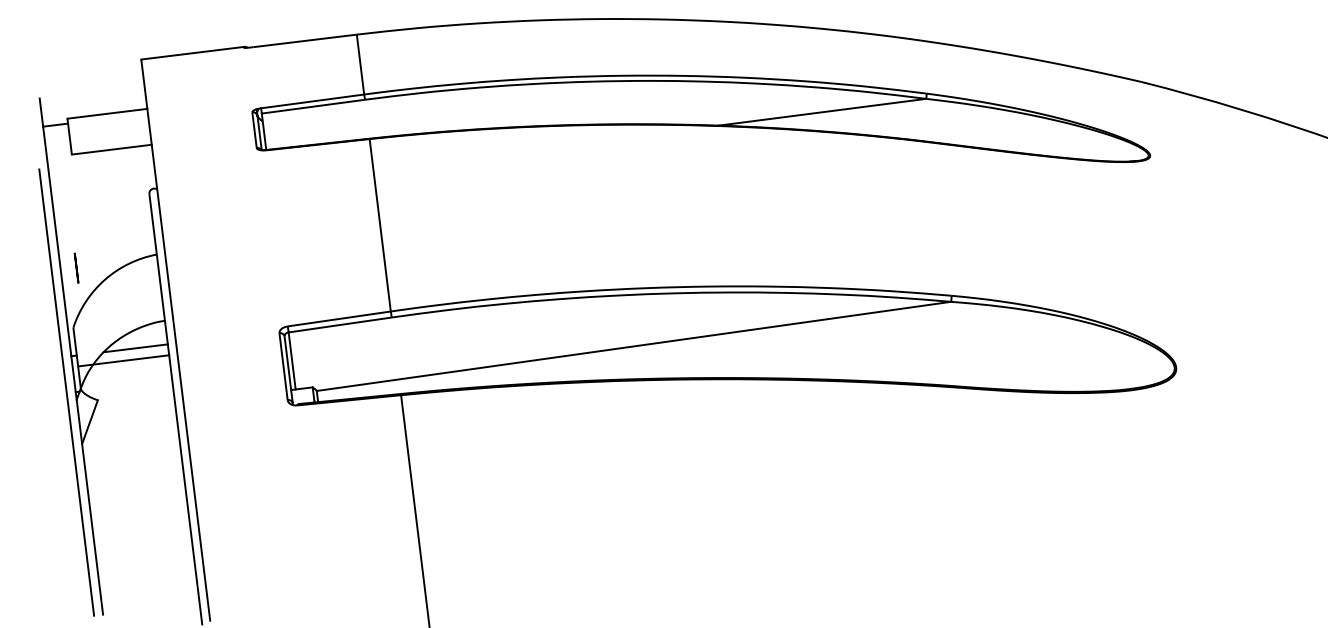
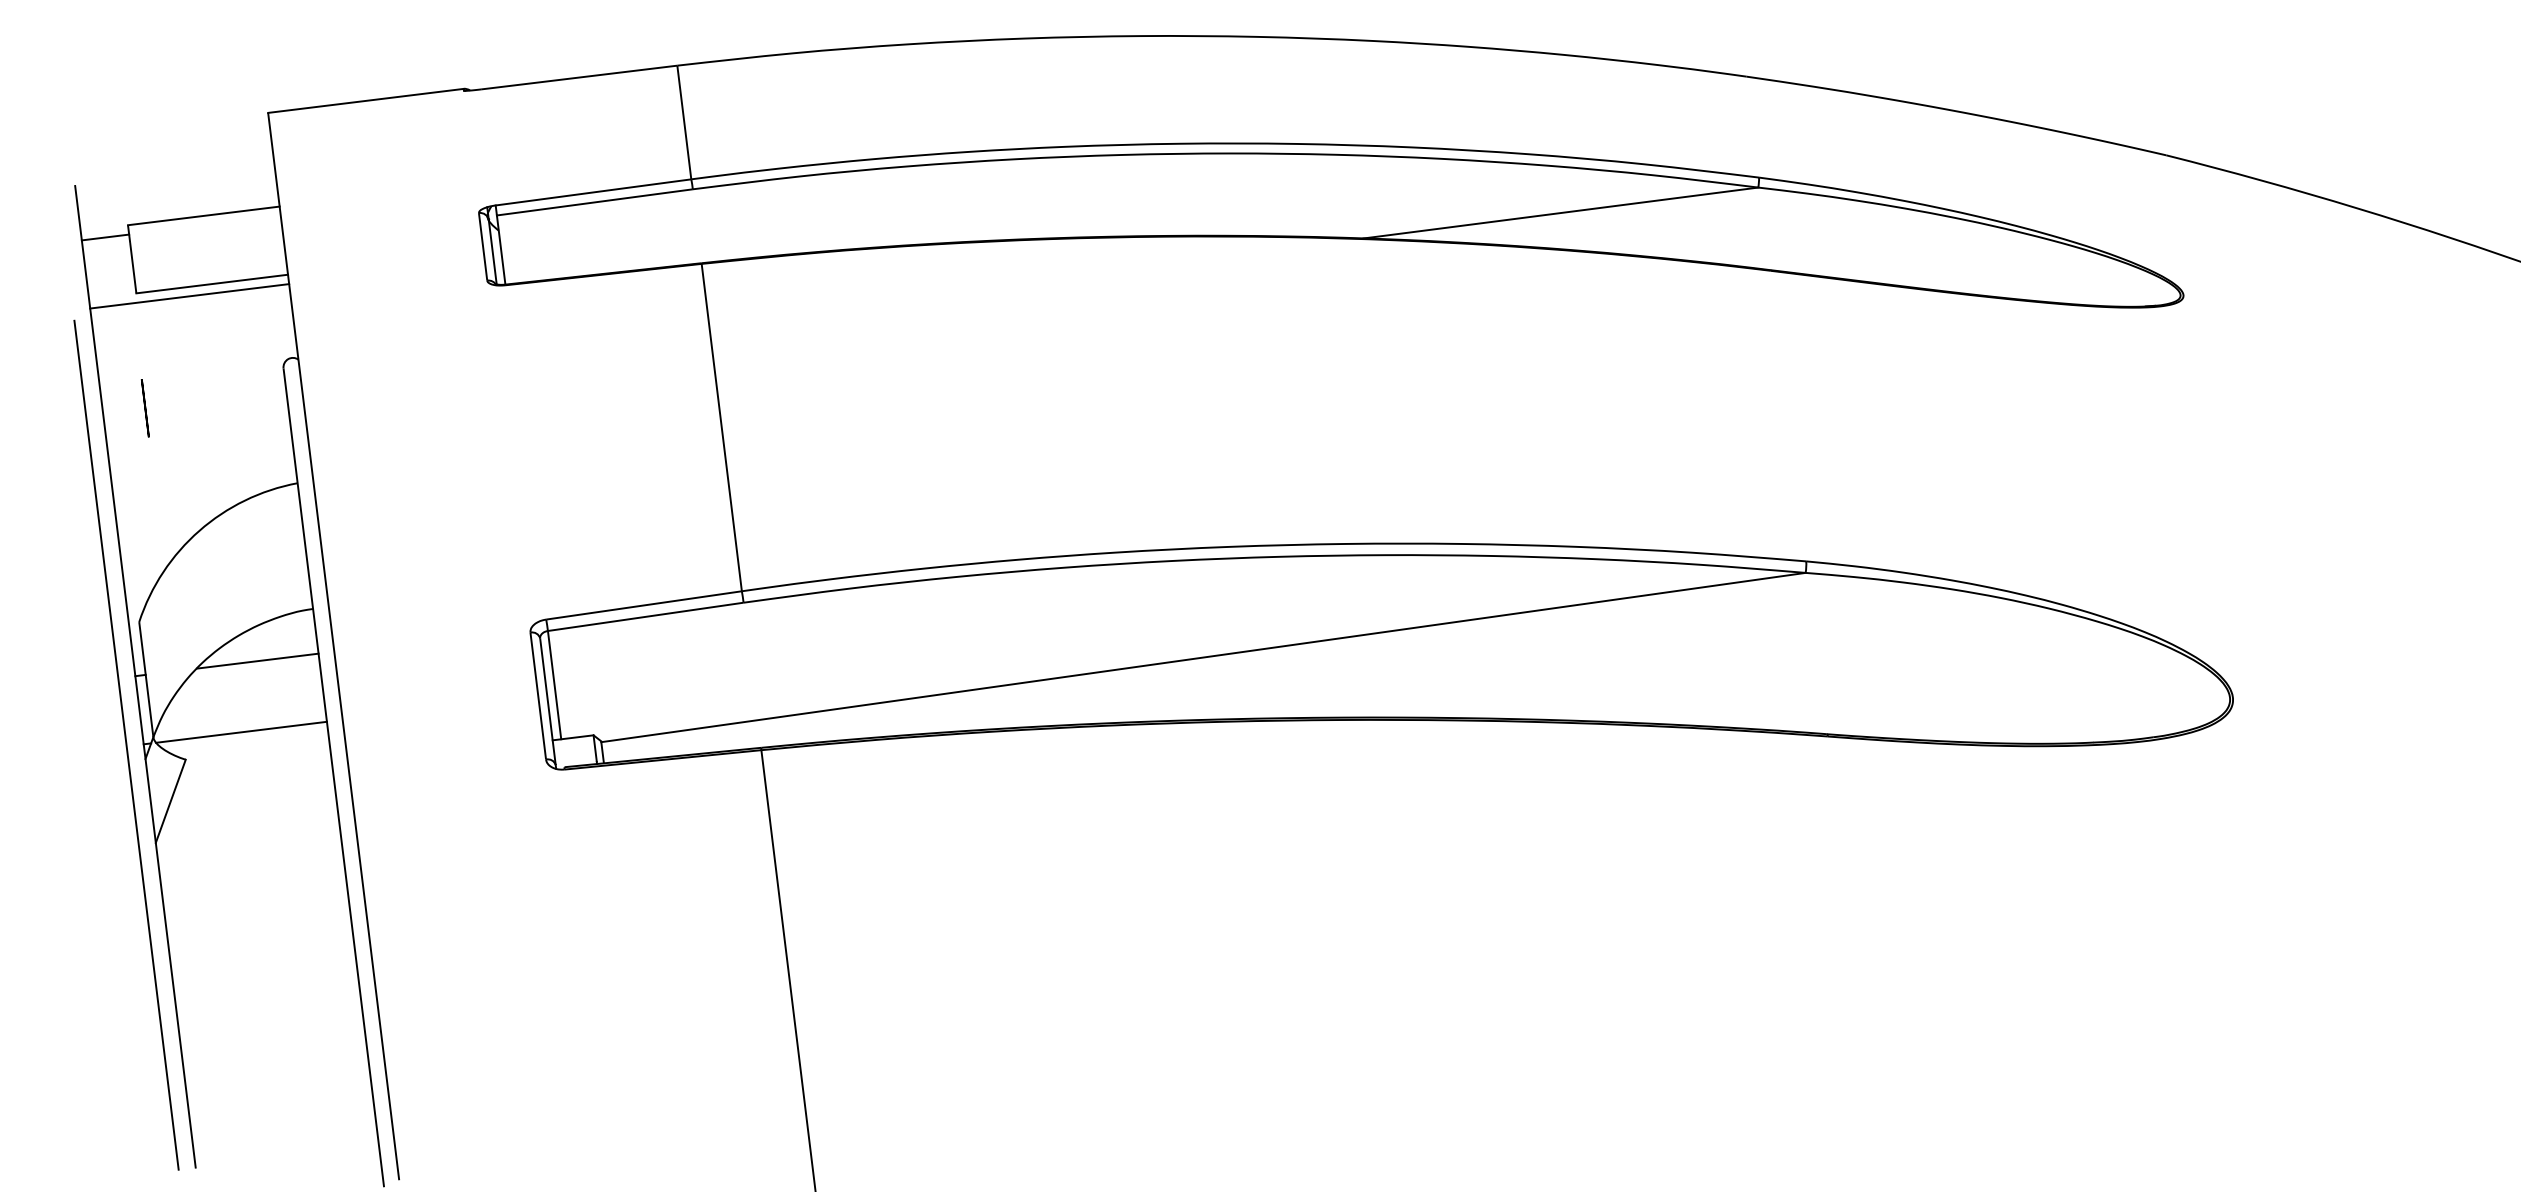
line: (99, 155) -> (188, 295), added
line: (76, 267) -> (145, 407), moved
line: (124, 360) -> (241, 731), moved

